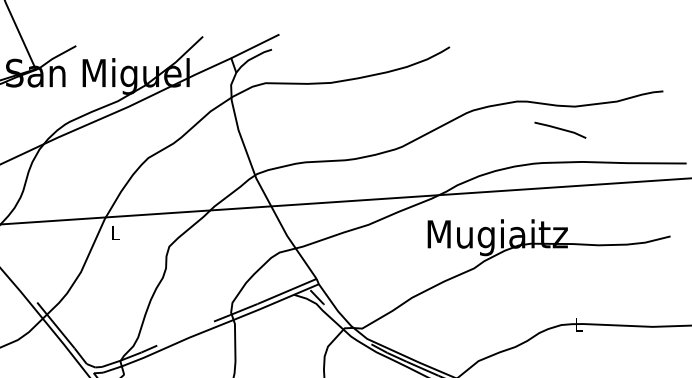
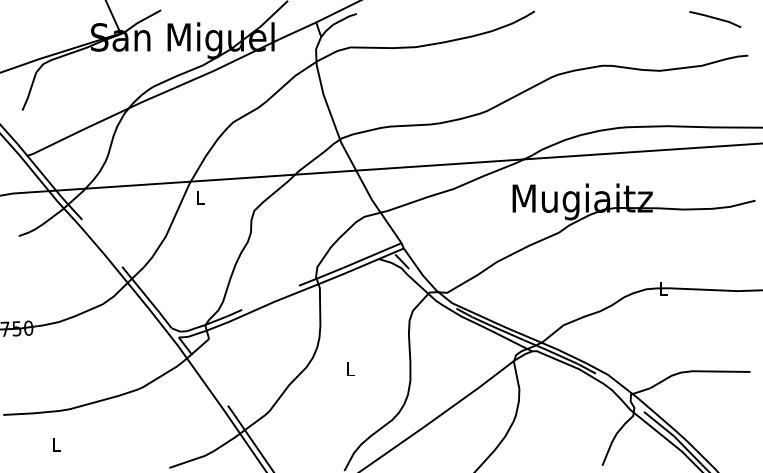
line: (560, 130) -> (715, 19), moved

